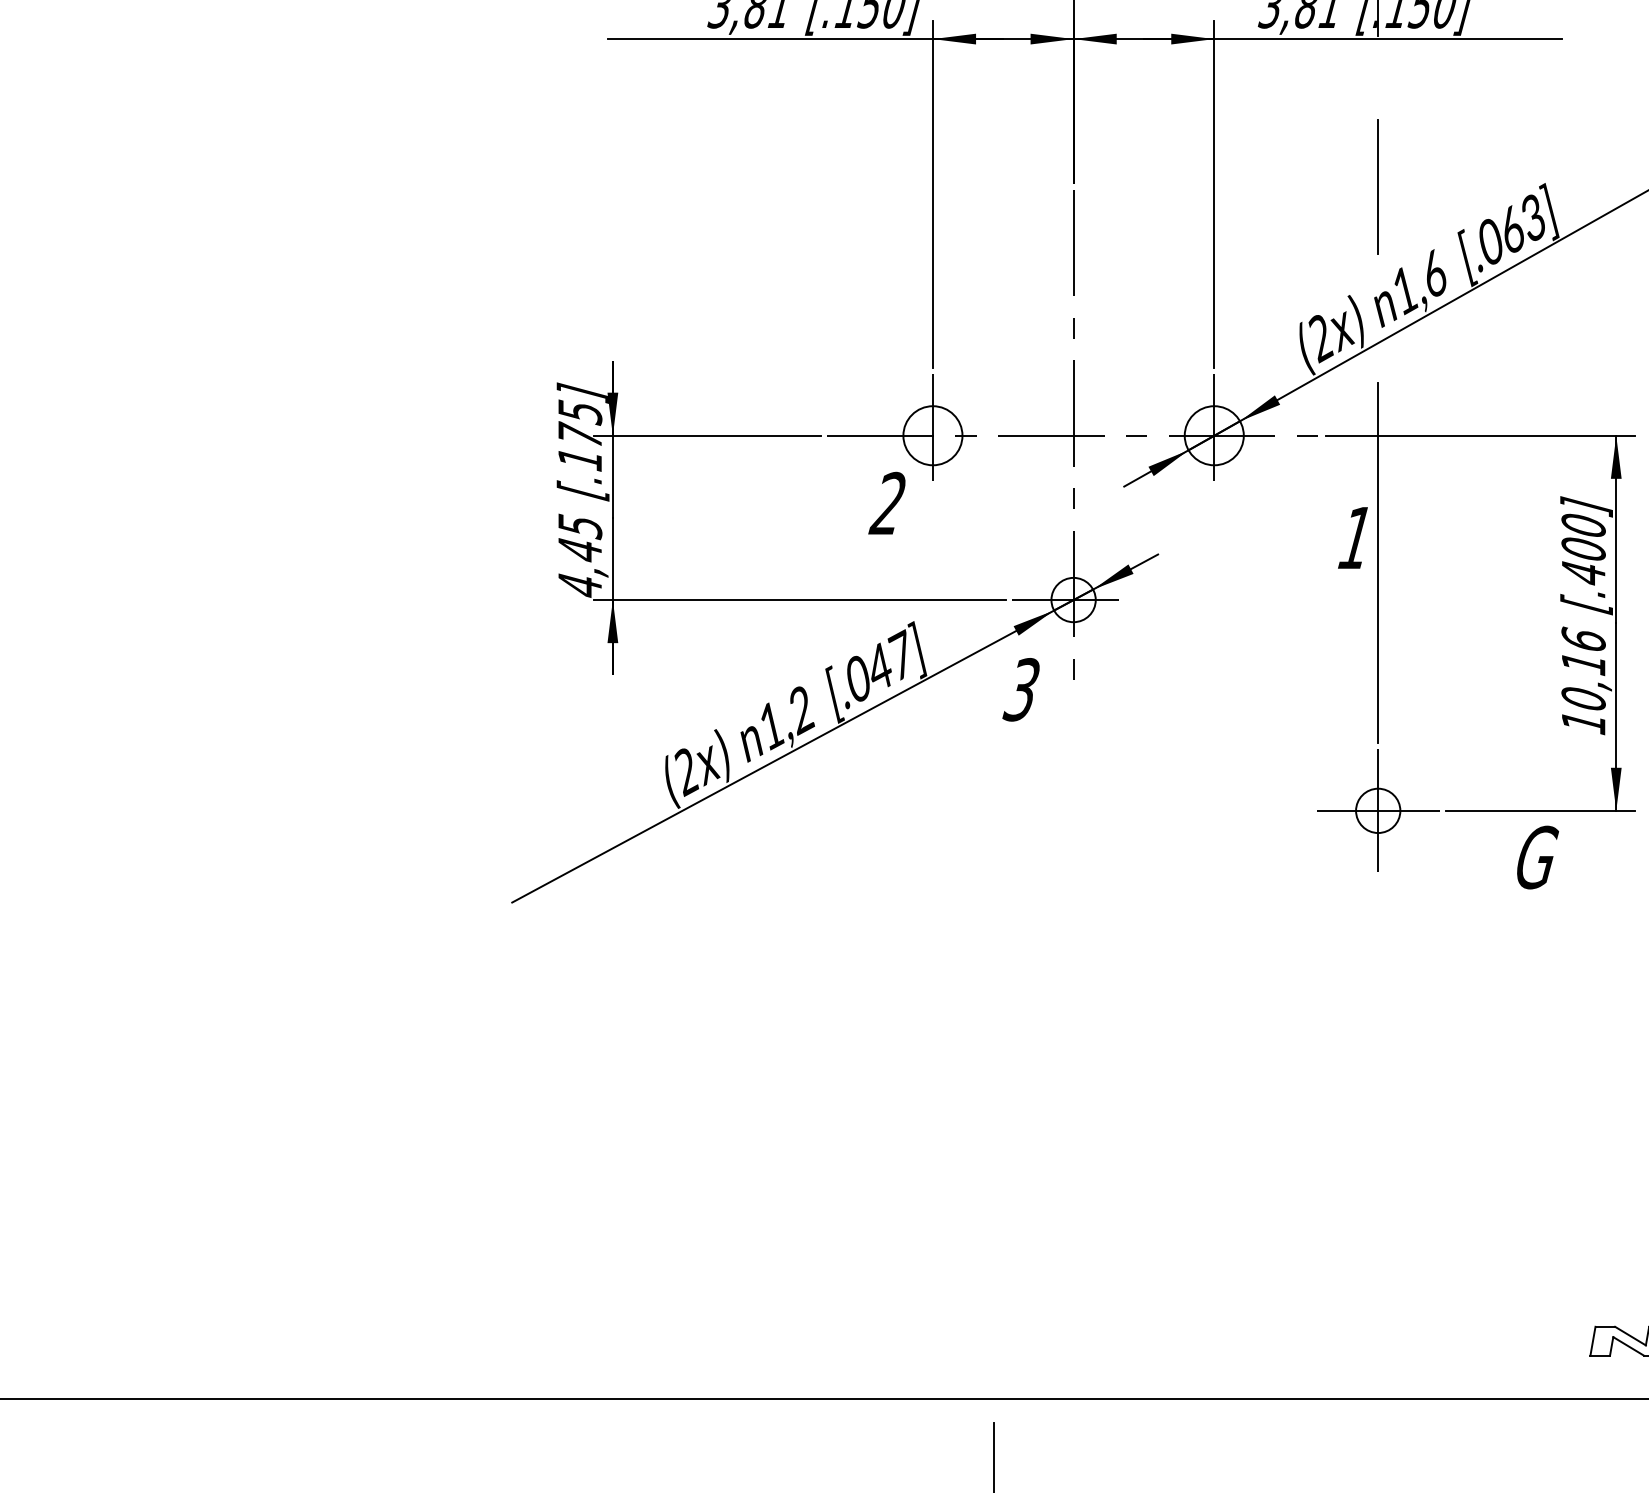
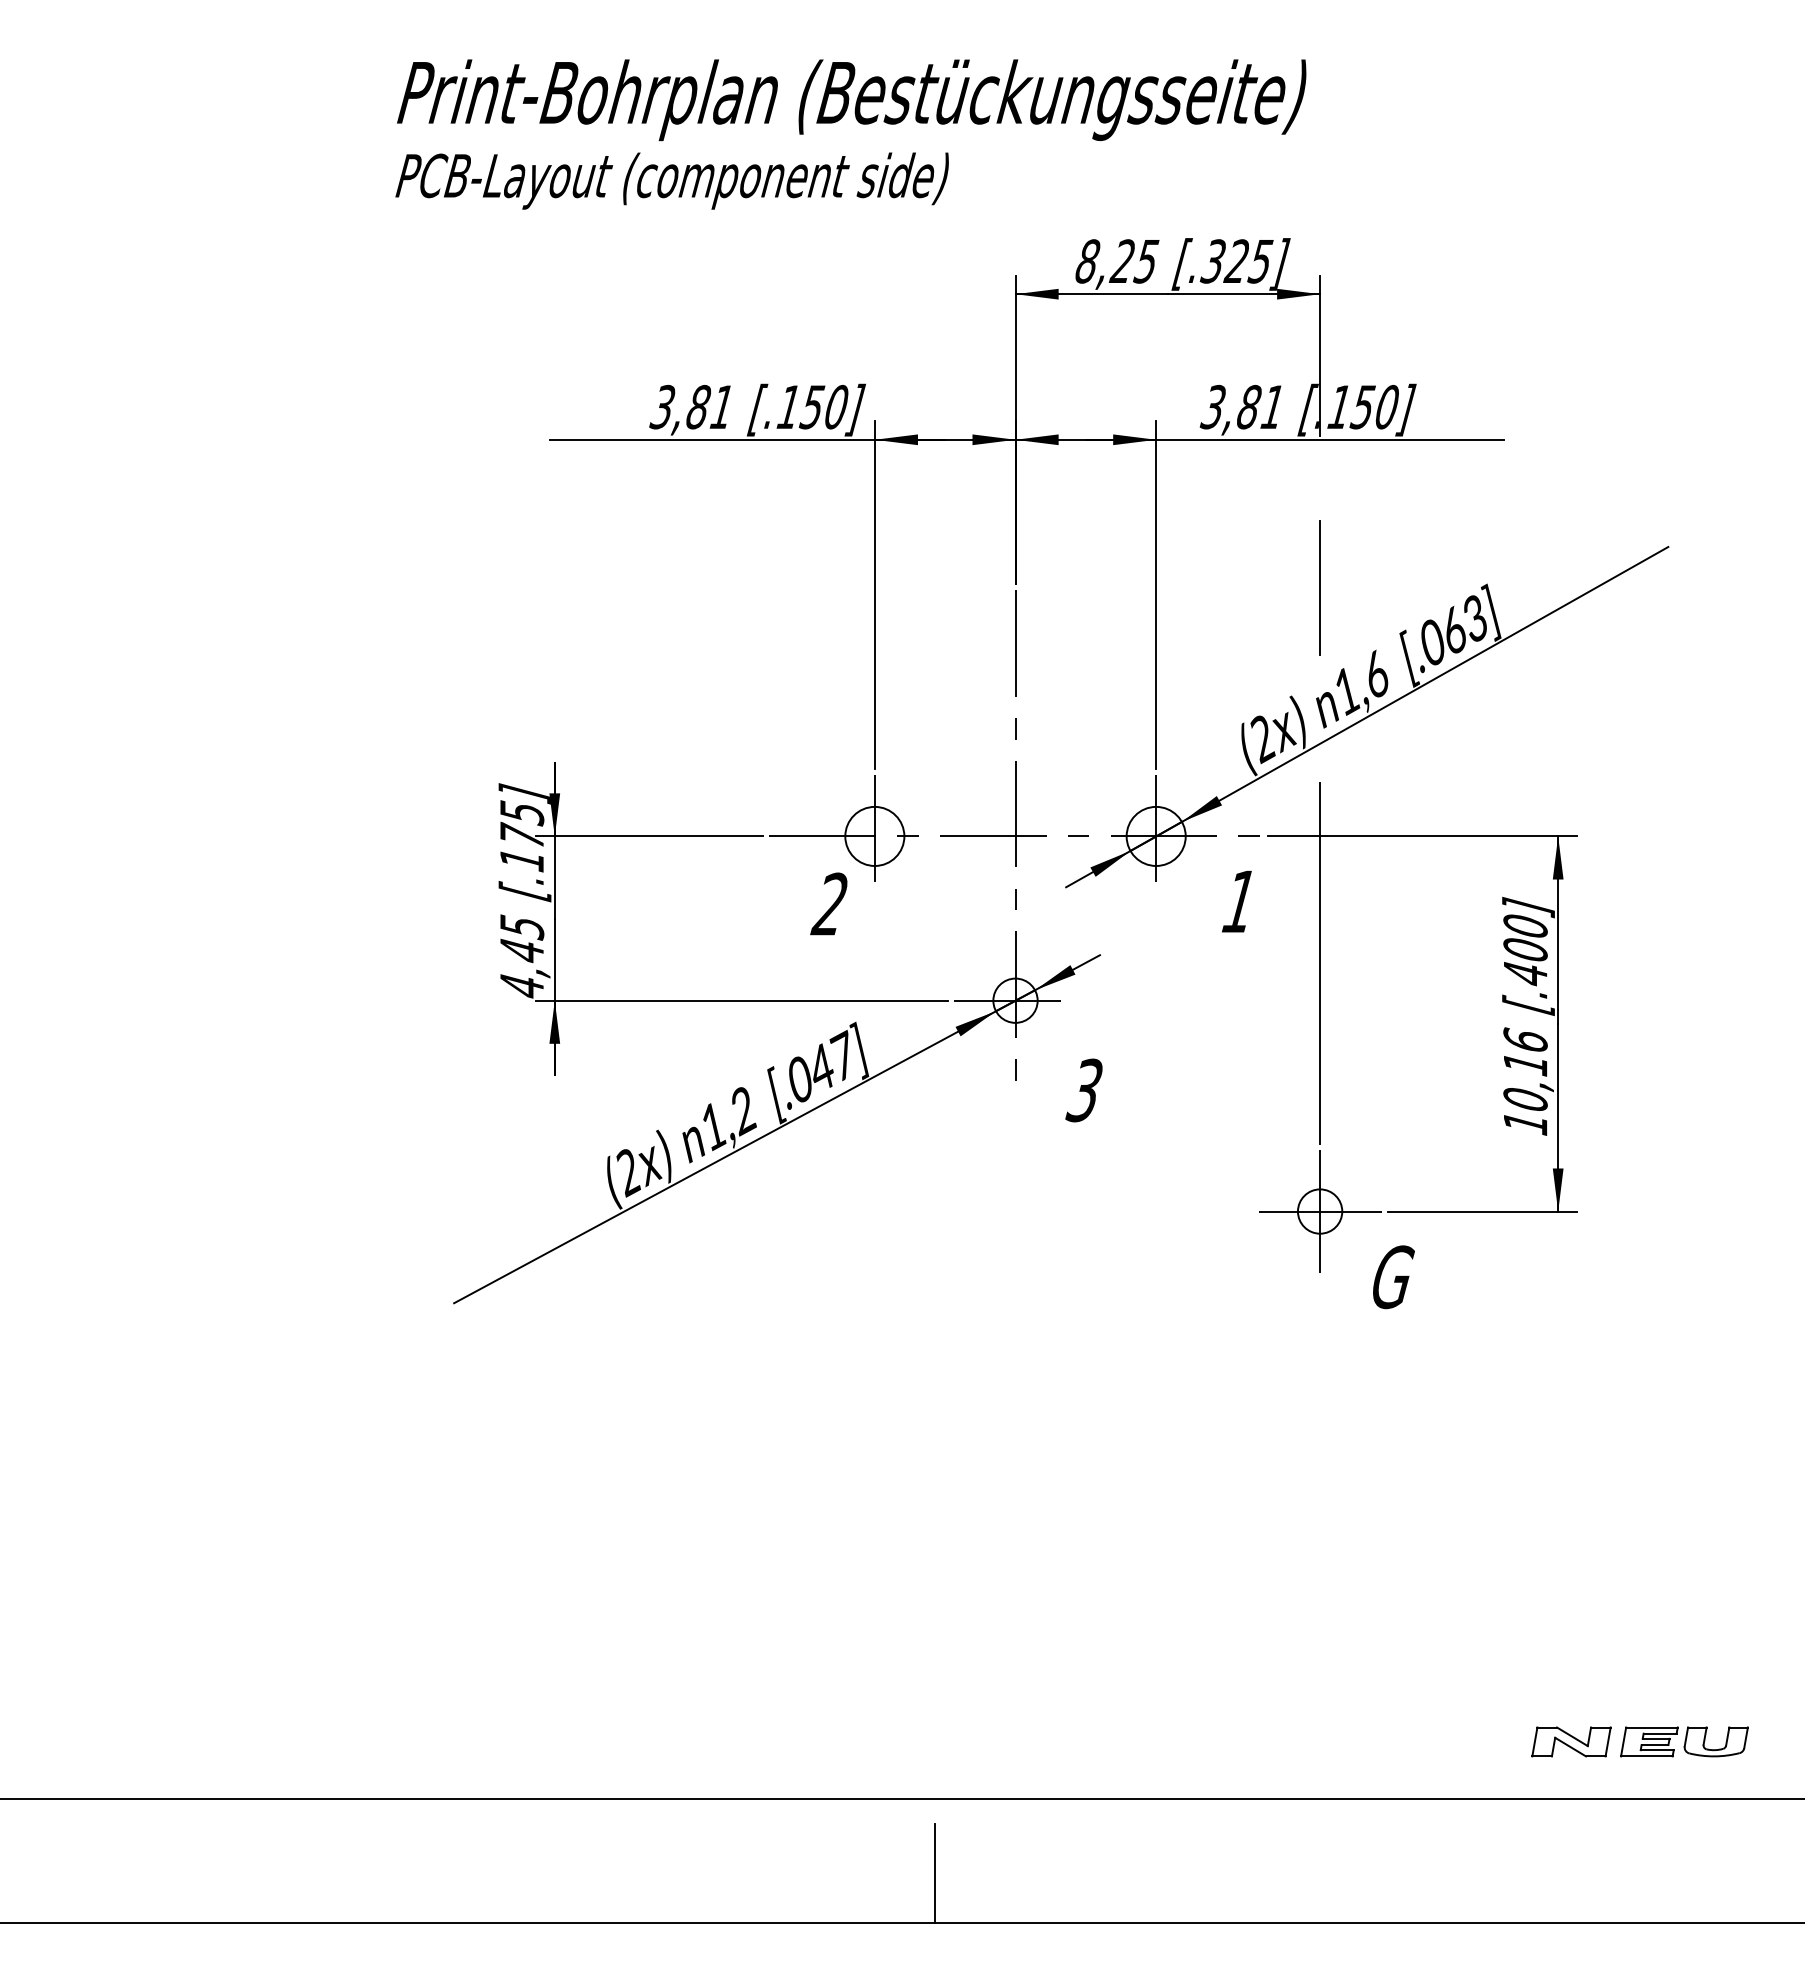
text: (1352, 537) -> (1236, 901), moved
text: (1020, 689) -> (1083, 1090), moved
text: (1537, 857) -> (1393, 1277), moved

